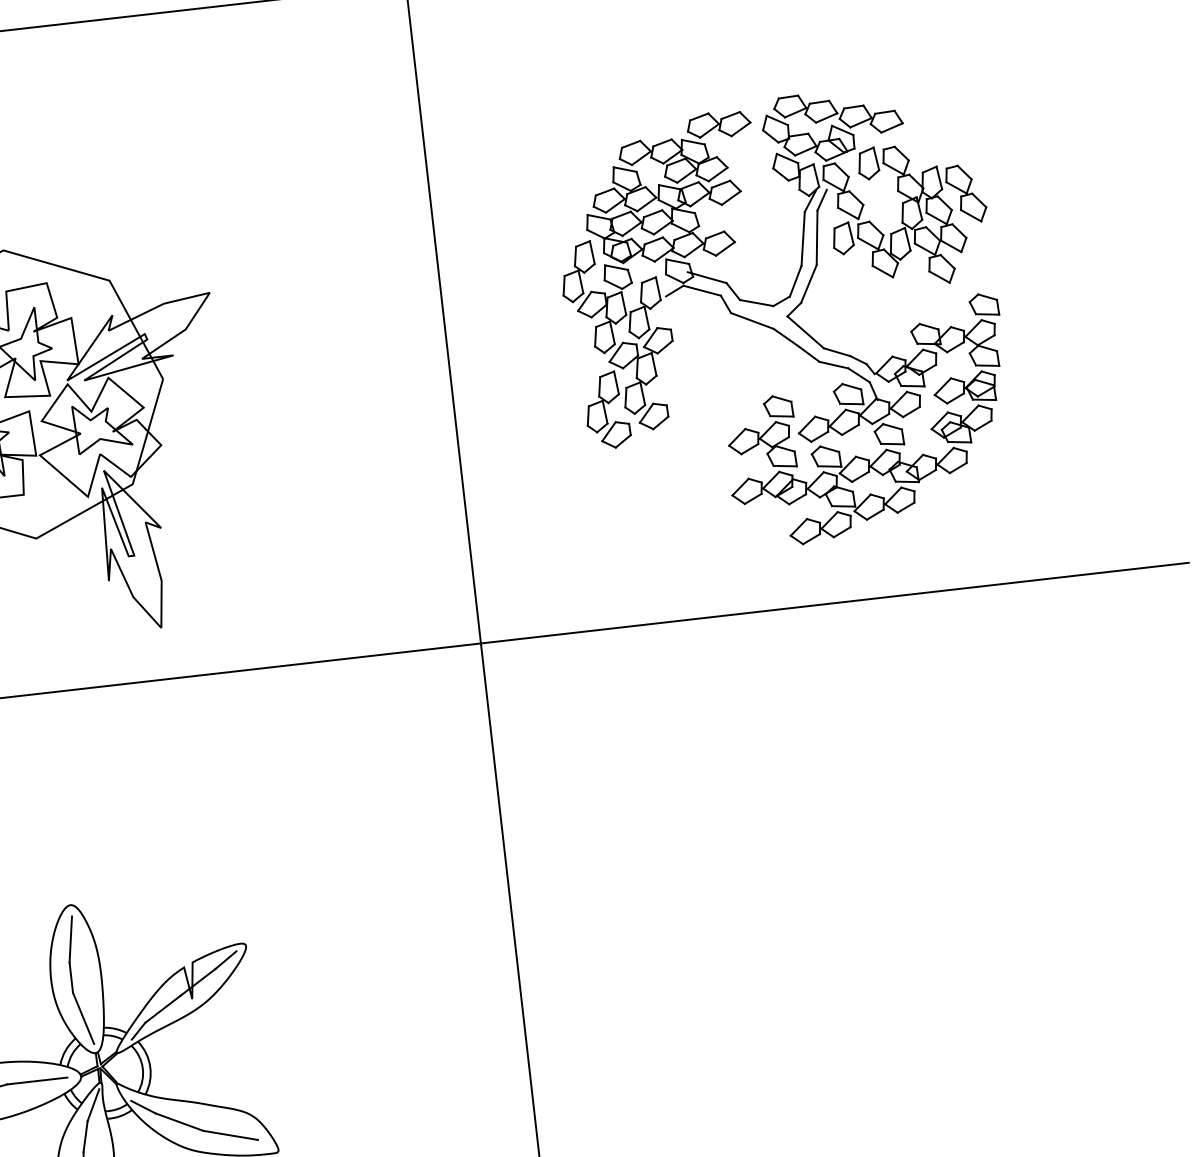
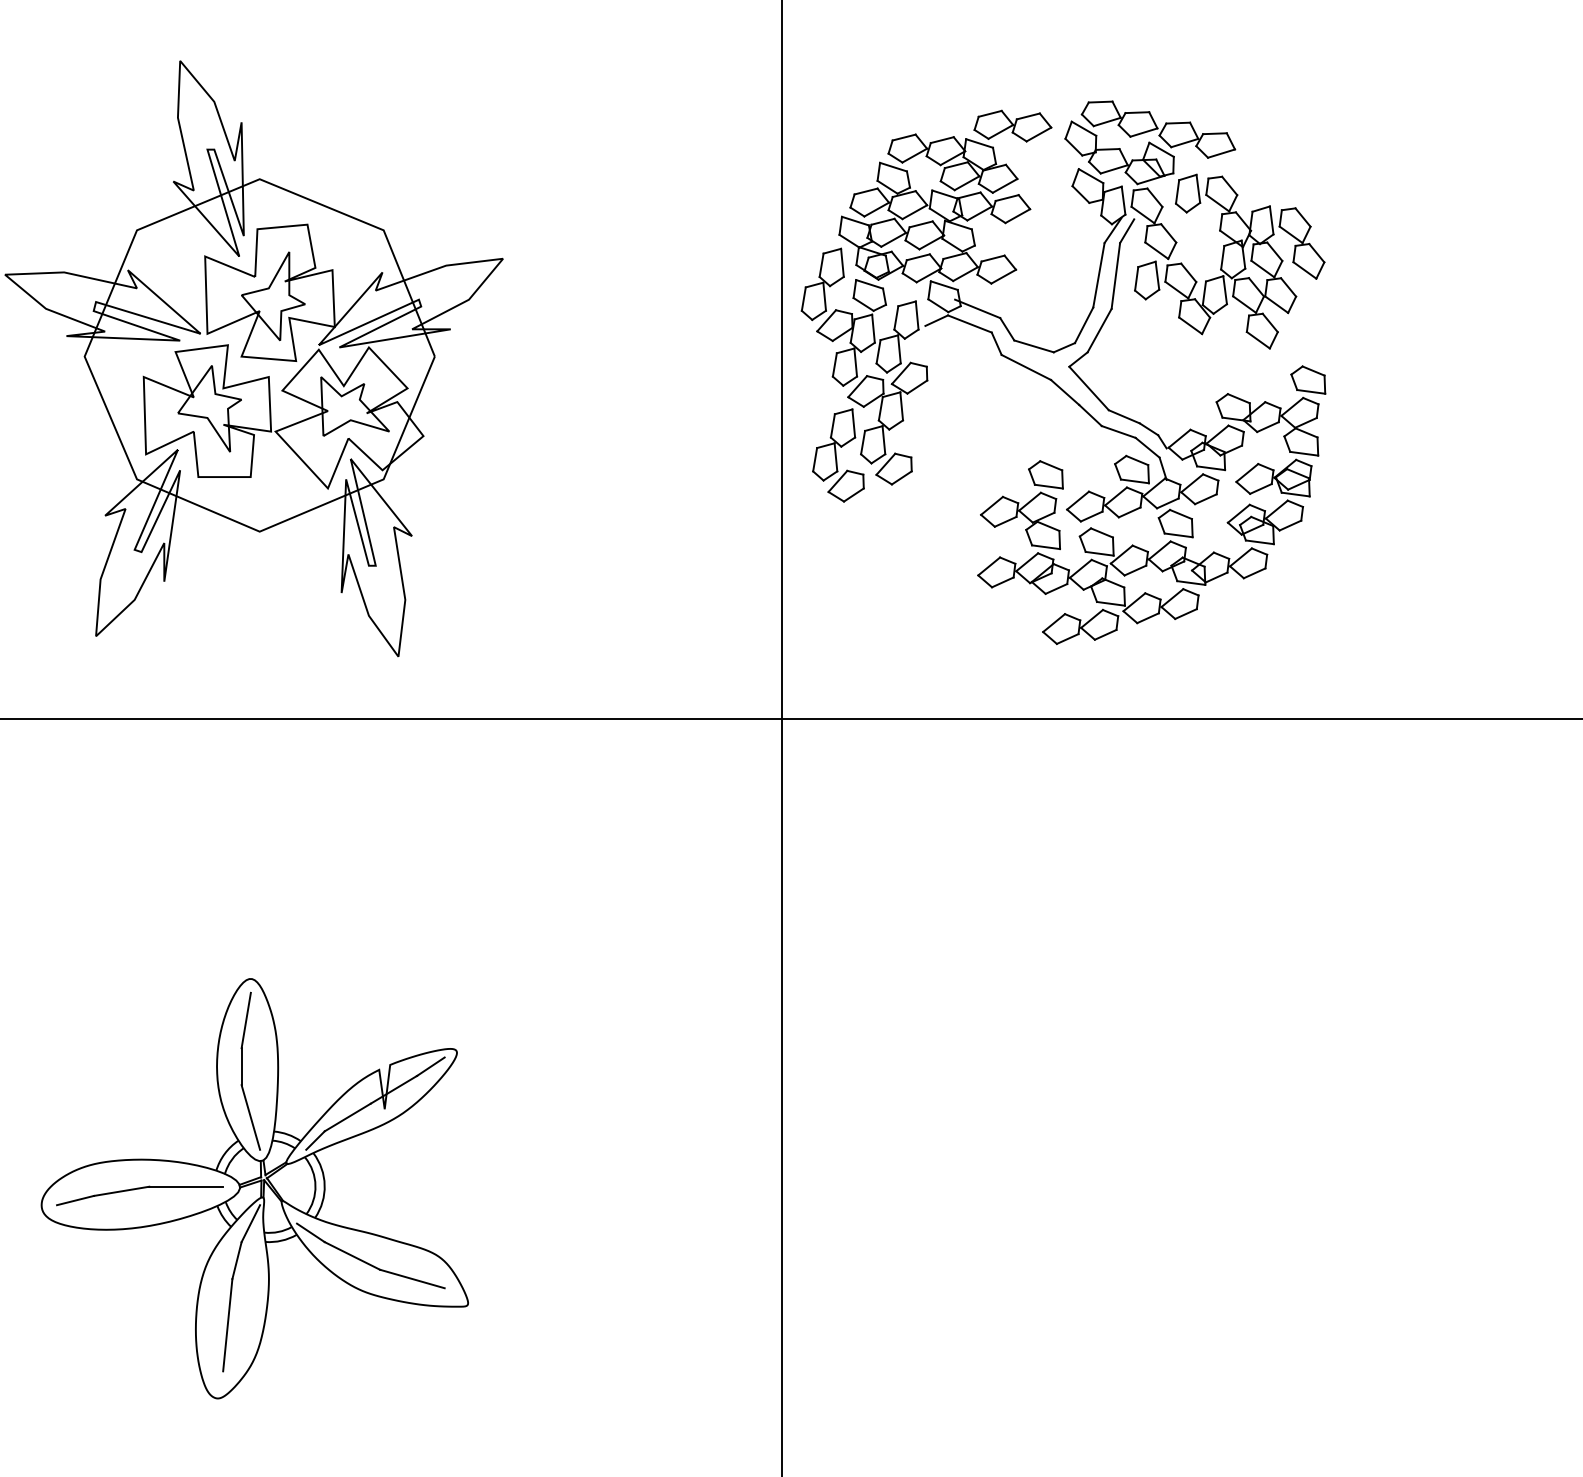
part: (786, 317) -> (1068, 367), moved

